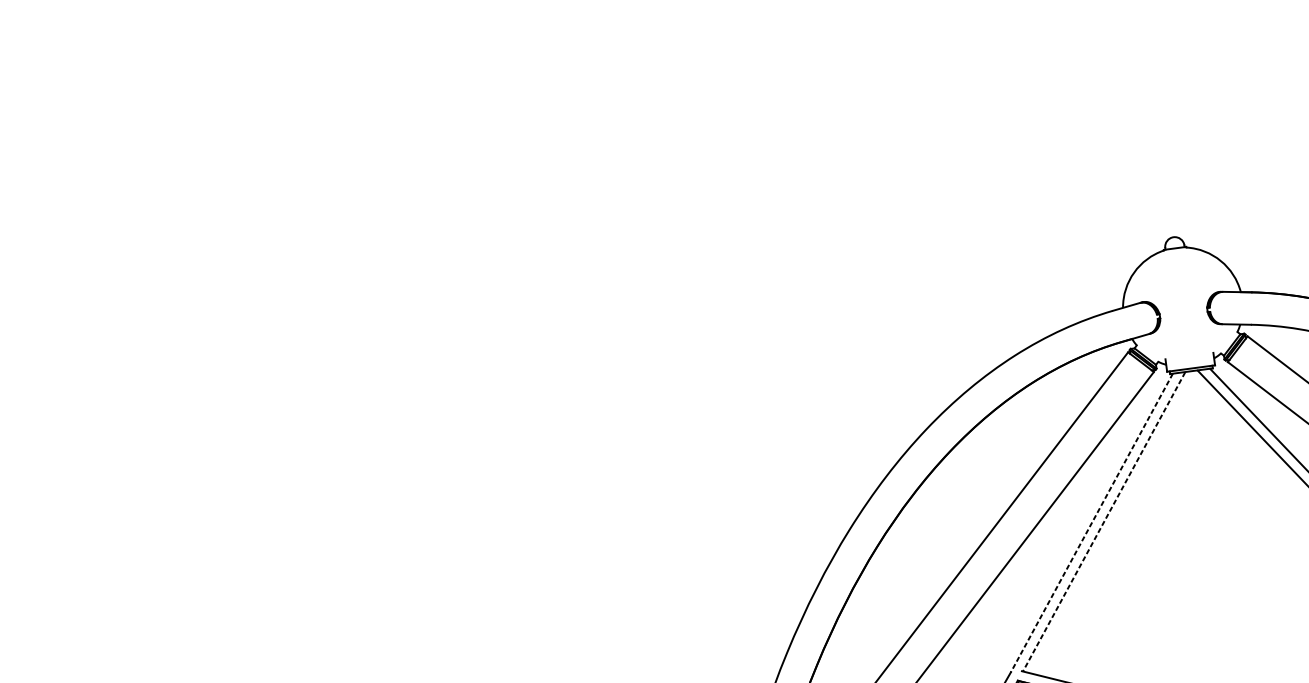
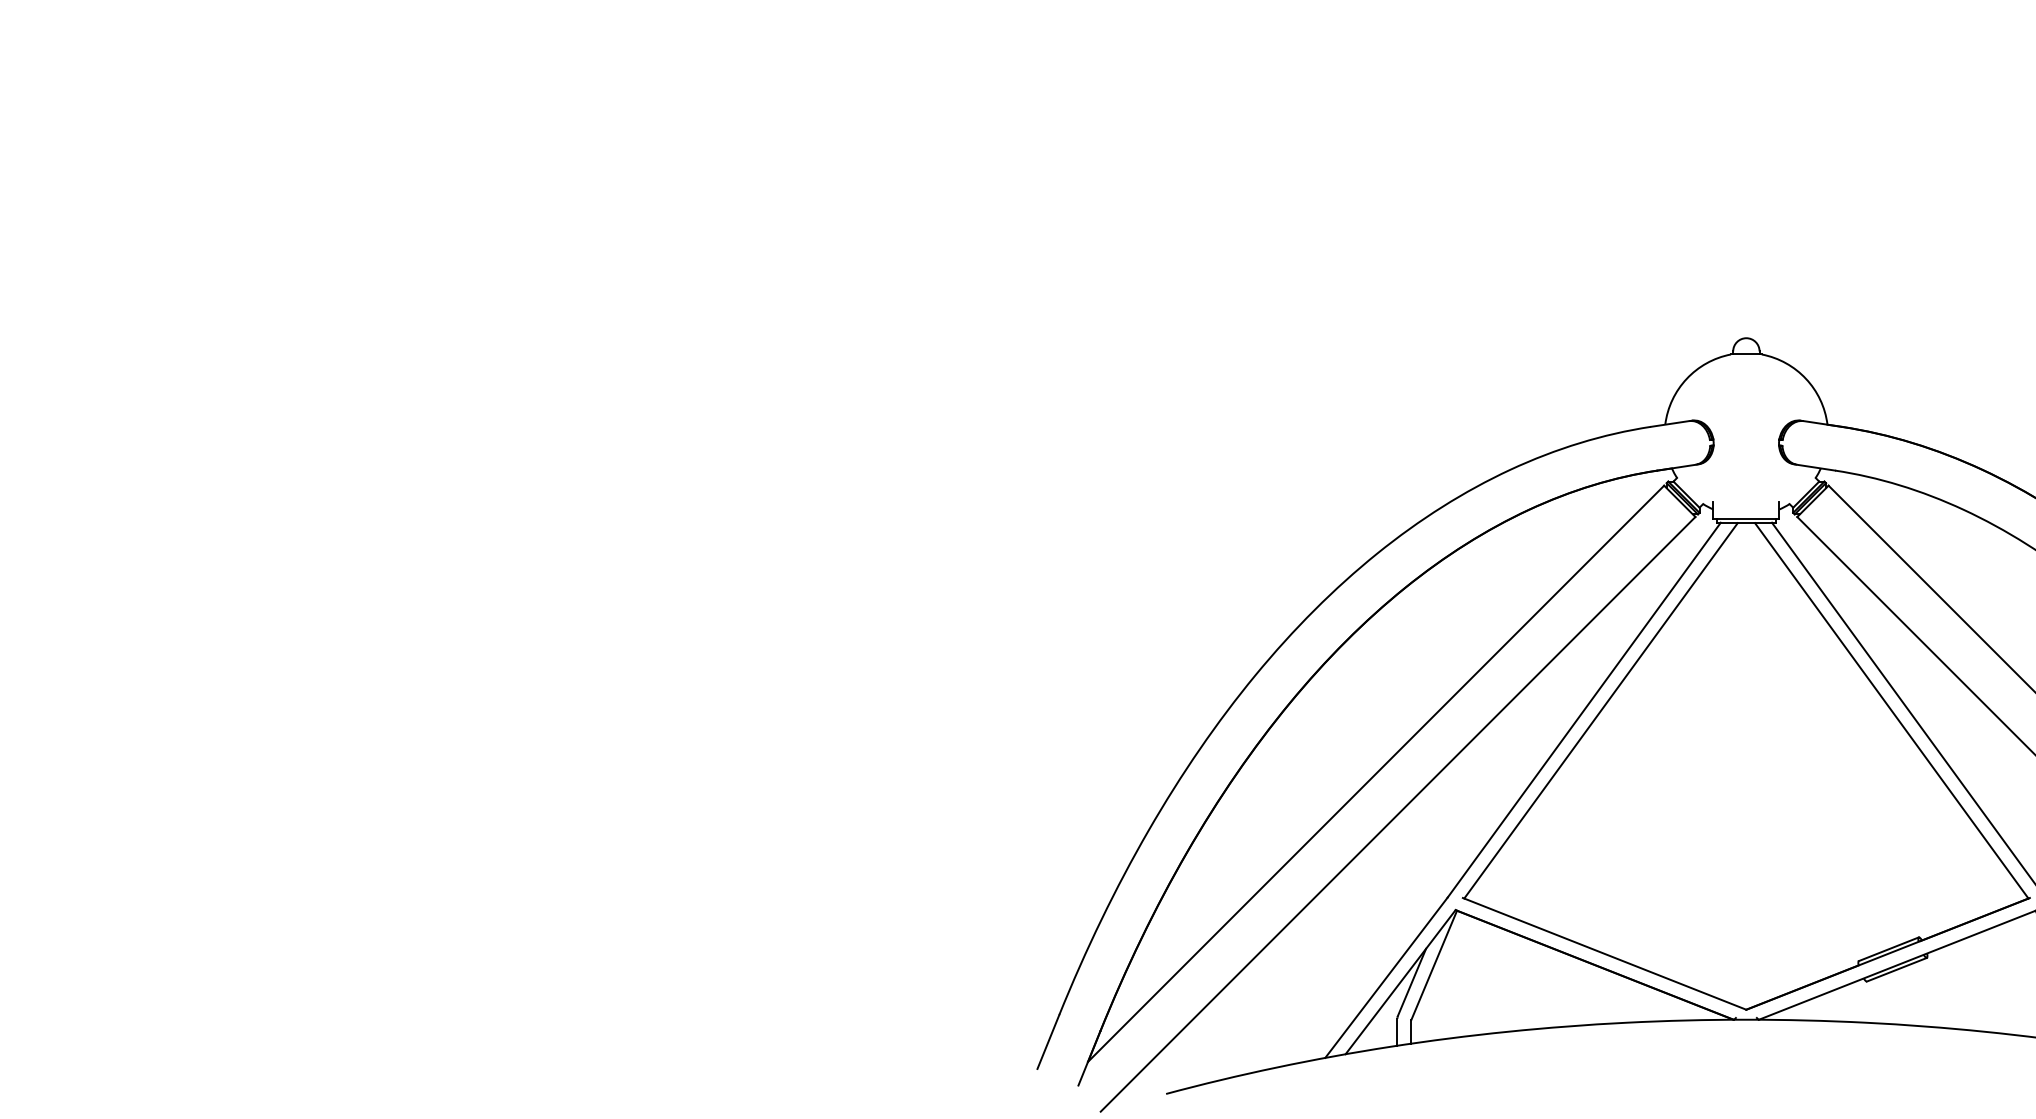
line: (1103, 522) -> (1600, 711), dashed -> solid
line: (1092, 523) -> (1584, 710), dashed -> solid

